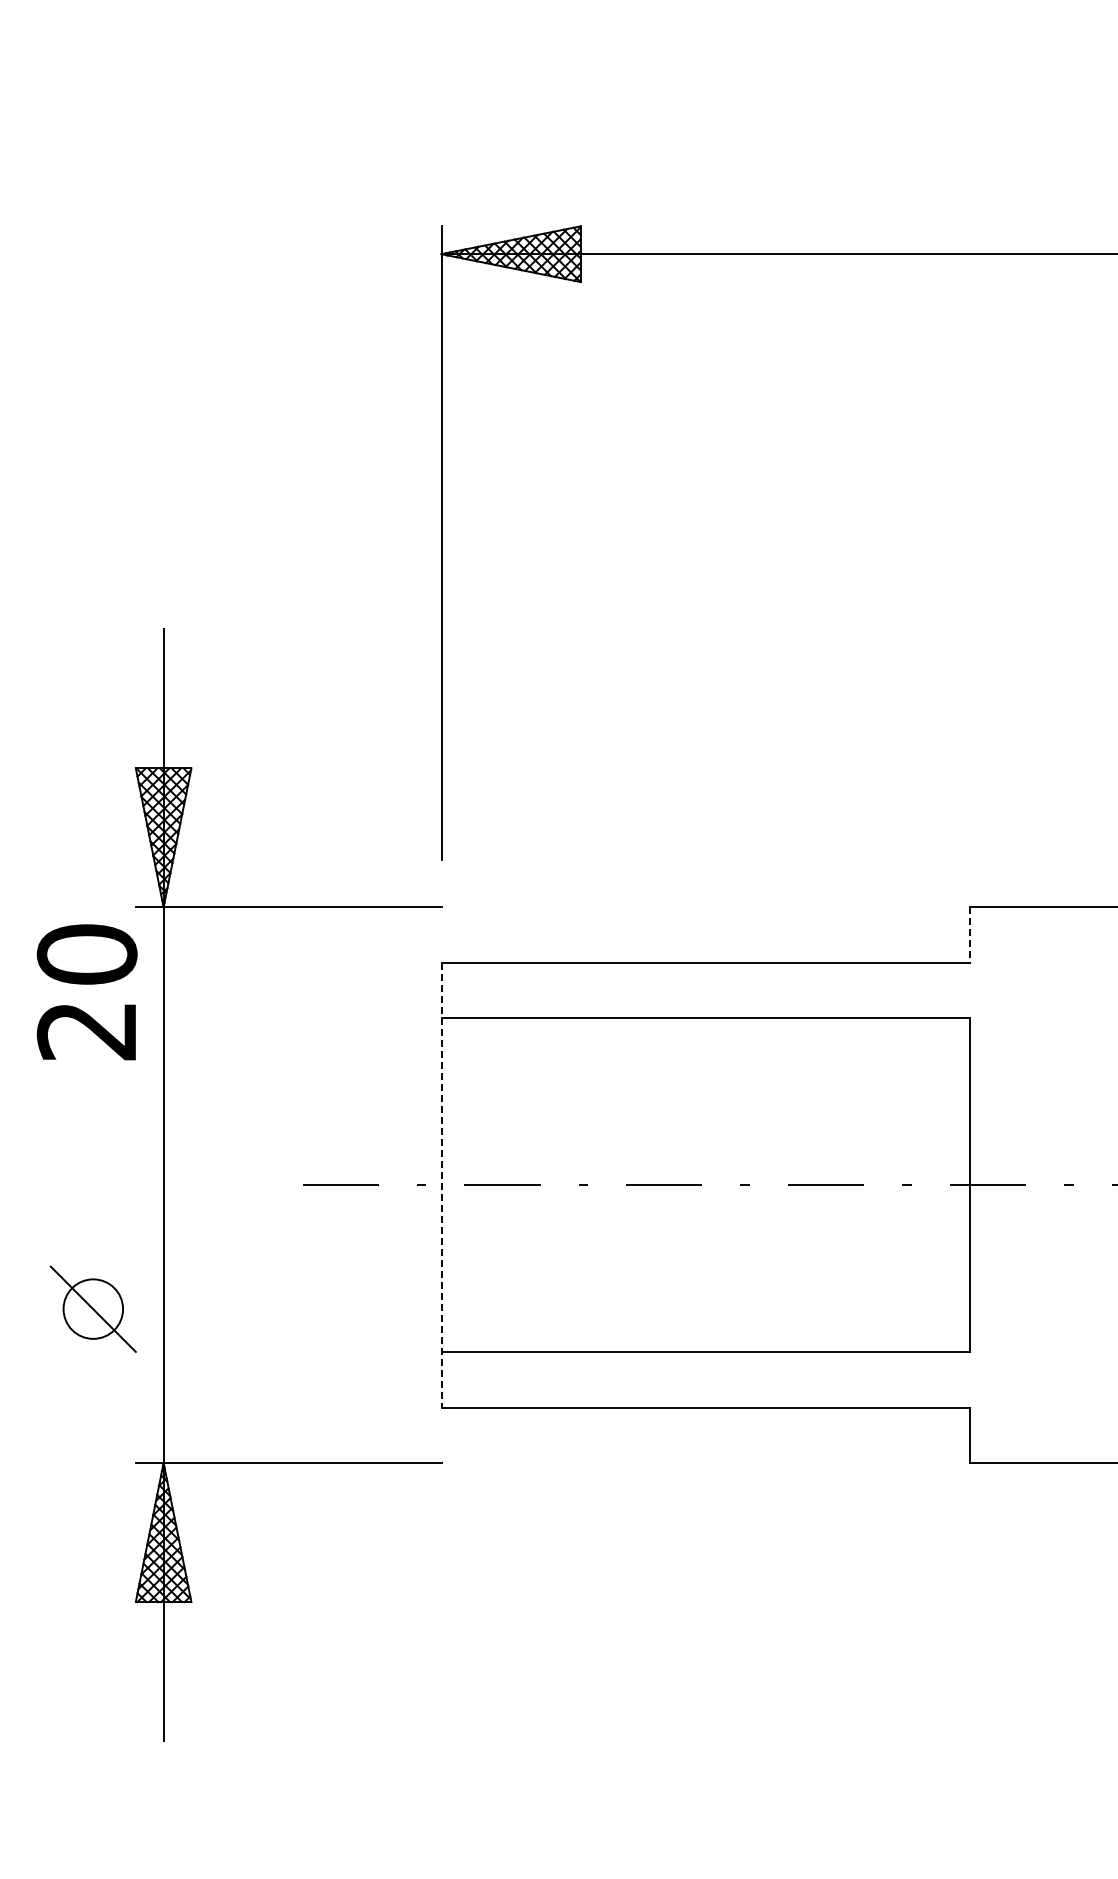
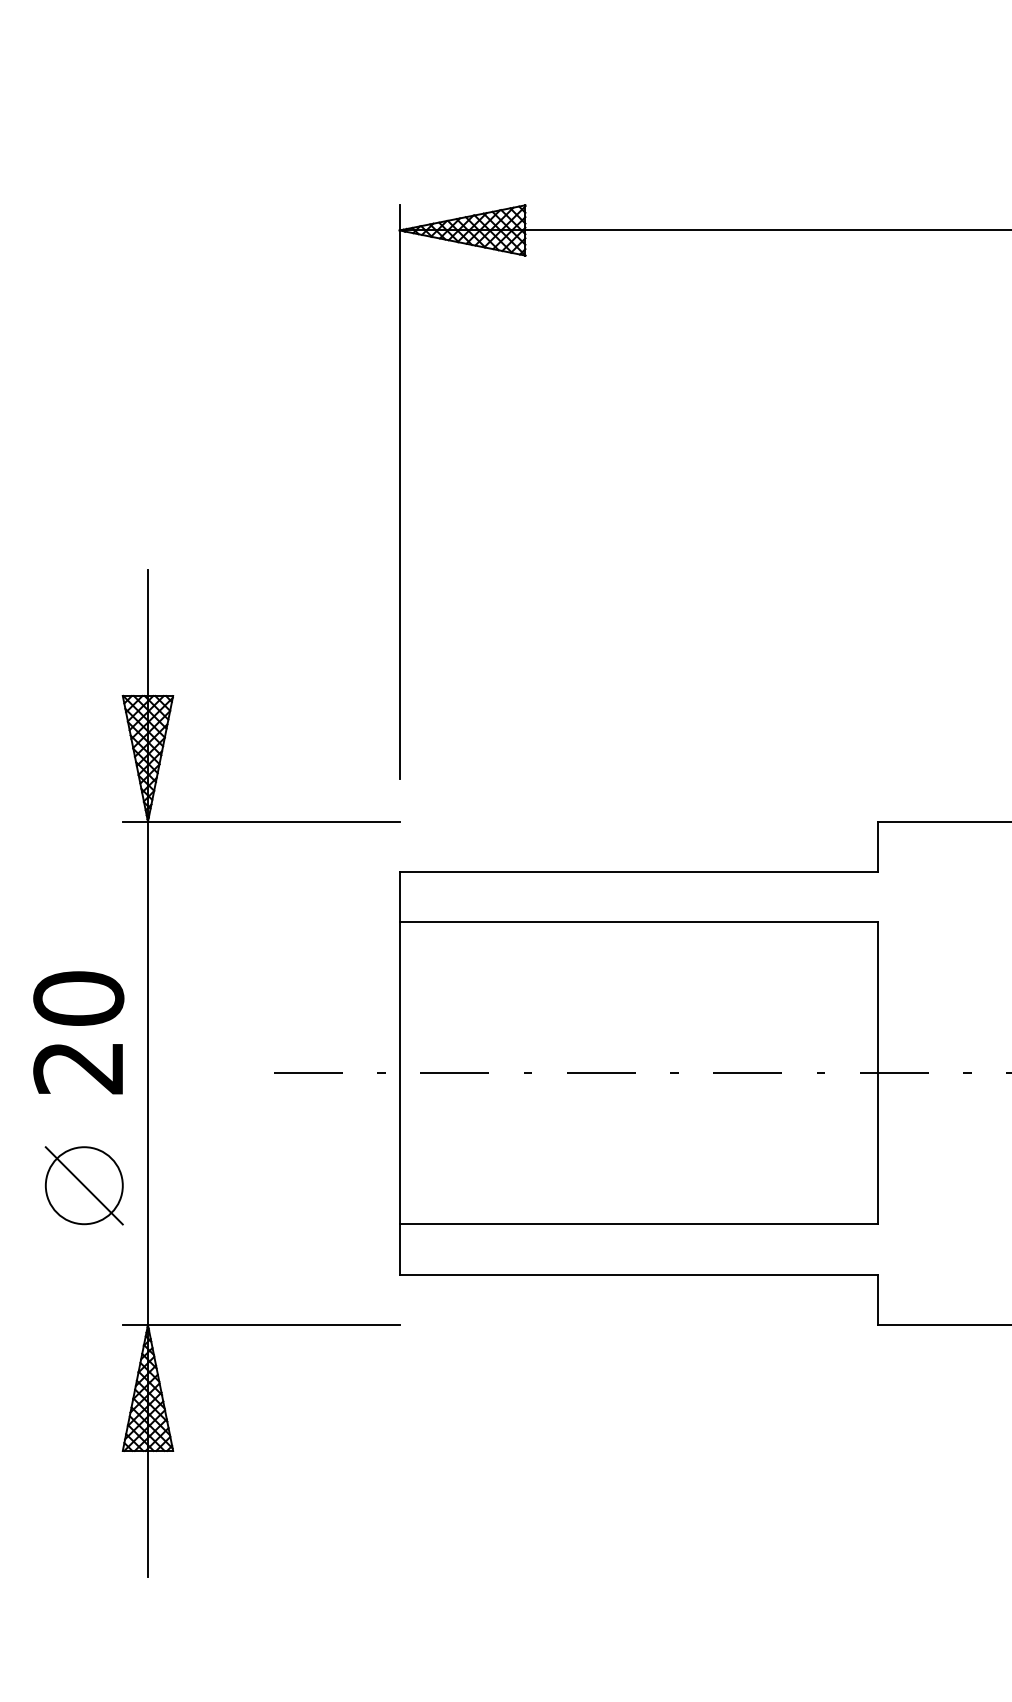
line: (969, 935) -> (877, 847), dashed -> solid
text: (86, 992) -> (78, 1033), moved
line: (441, 1185) -> (399, 1073), dashed -> solid
circle: (92, 1308) -> (83, 1185), size x1.43

